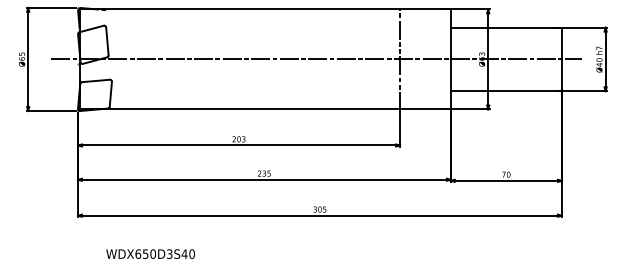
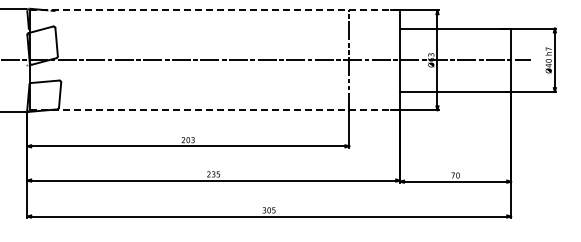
line: (265, 9) -> (214, 10), solid -> dashed
line: (266, 109) -> (215, 110), solid -> dashed

